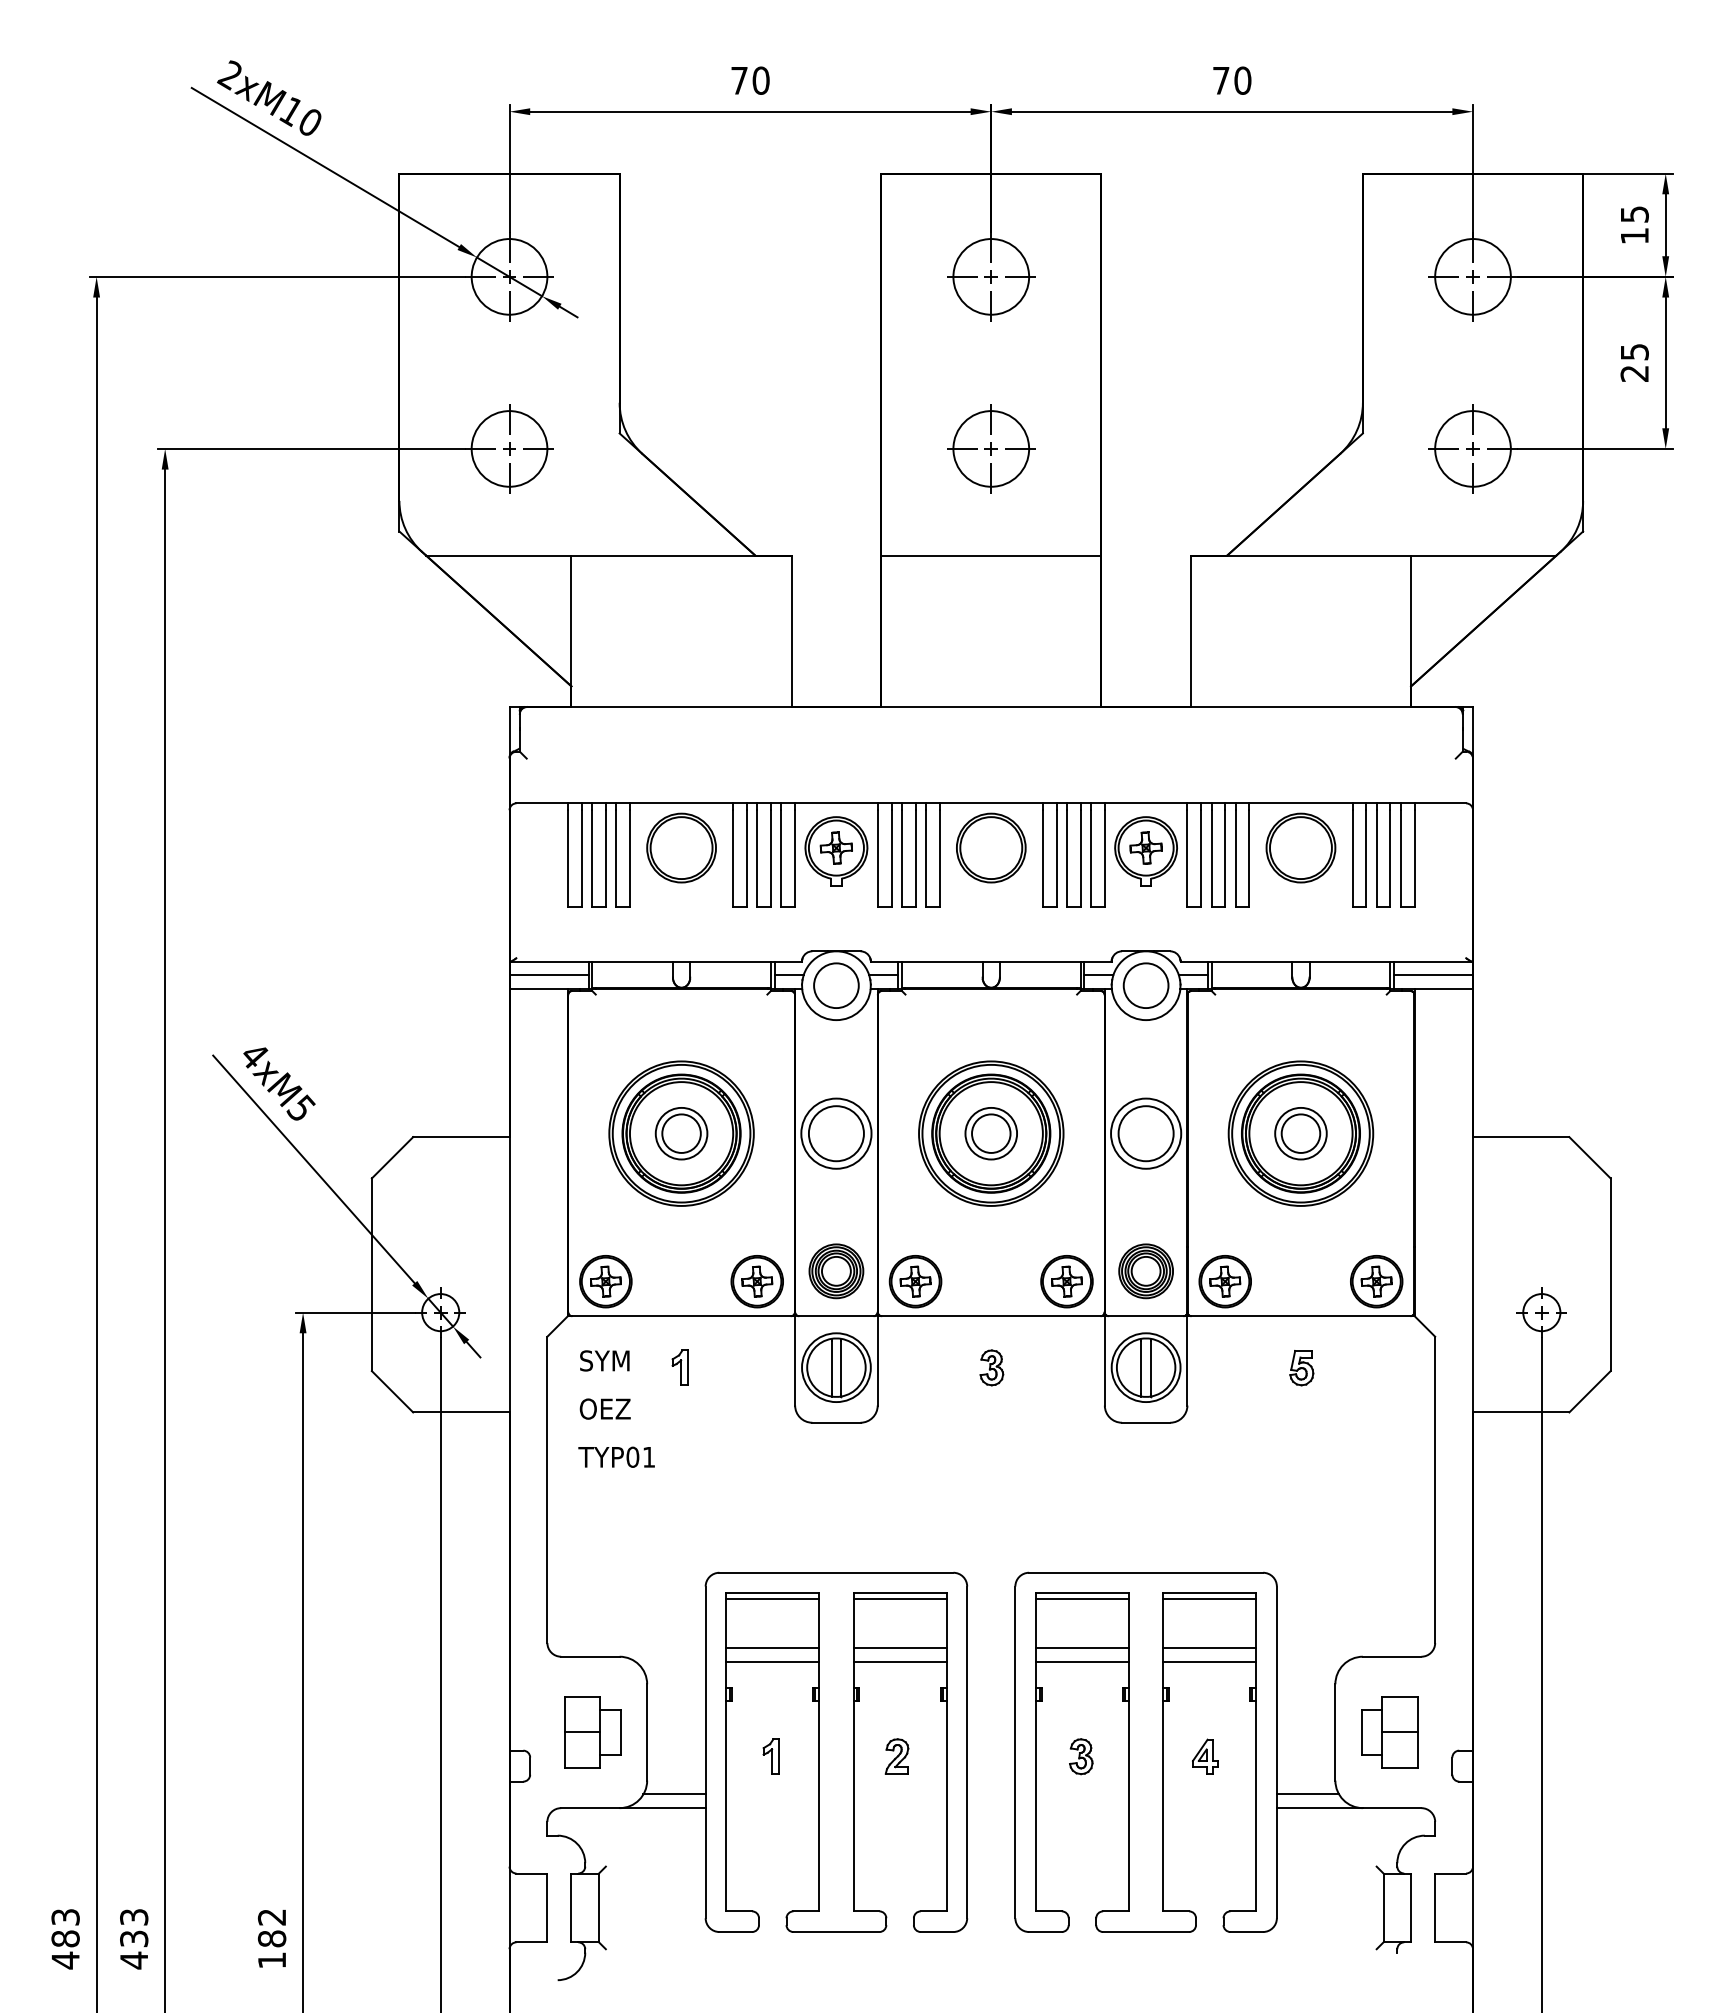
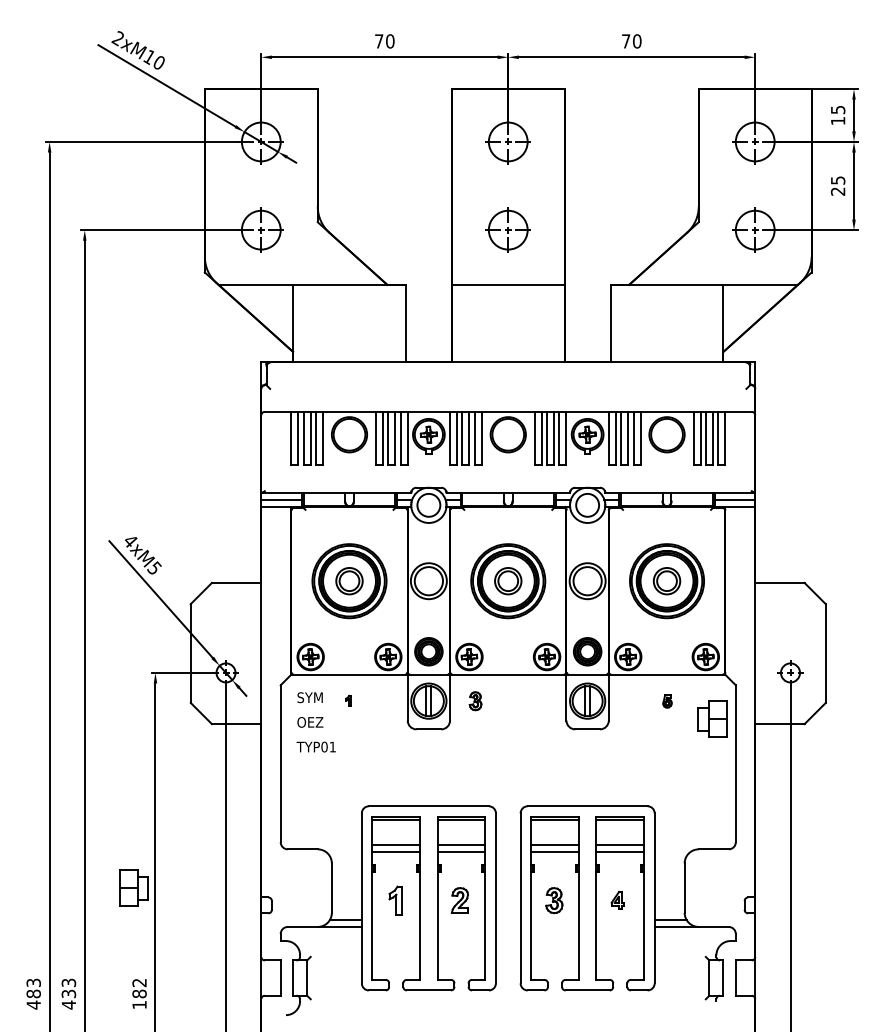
part: (679, 1366) -> (348, 700), size x0.6
part: (991, 1368) -> (475, 701), moved
part: (1301, 1368) -> (667, 701), size x0.7
part: (591, 1731) -> (133, 887), moved
part: (1389, 1731) -> (712, 718), moved
part: (769, 1754) -> (394, 899), size x1.6
part: (896, 1756) -> (459, 900), size x1.4
part: (1081, 1756) -> (554, 900), size x1.4

